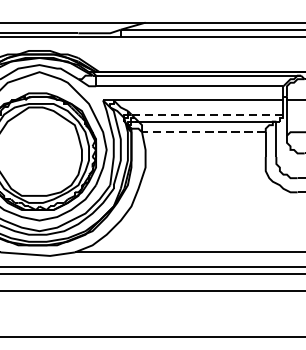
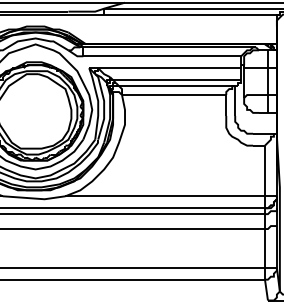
line: (206, 114) -> (176, 80), dashed -> solid
line: (203, 132) -> (173, 95), dashed -> solid

